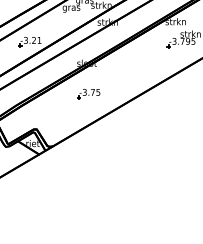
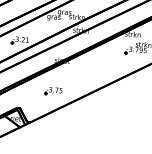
part: (88, 93) -> (53, 90), moved

